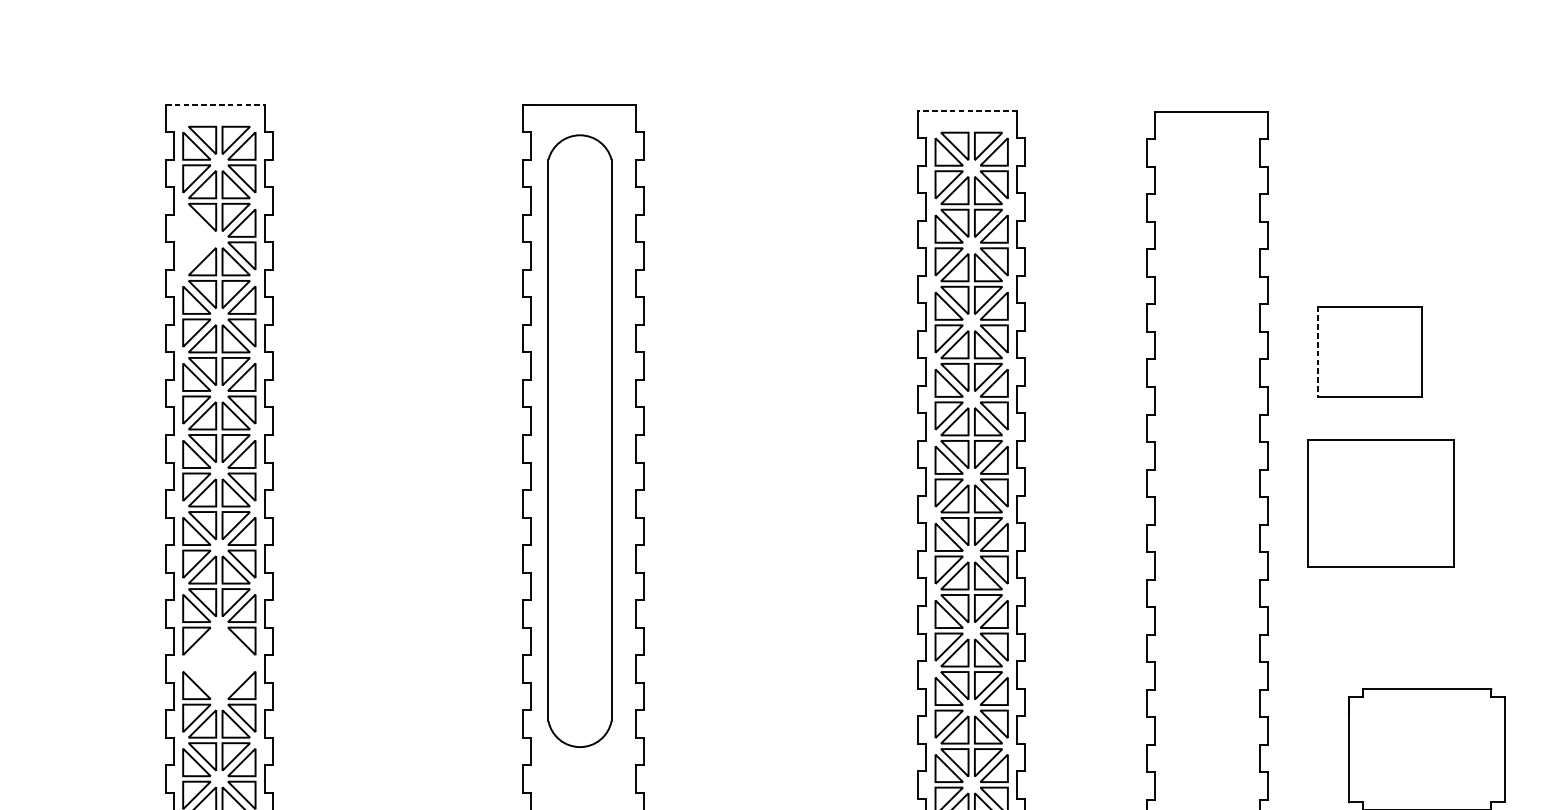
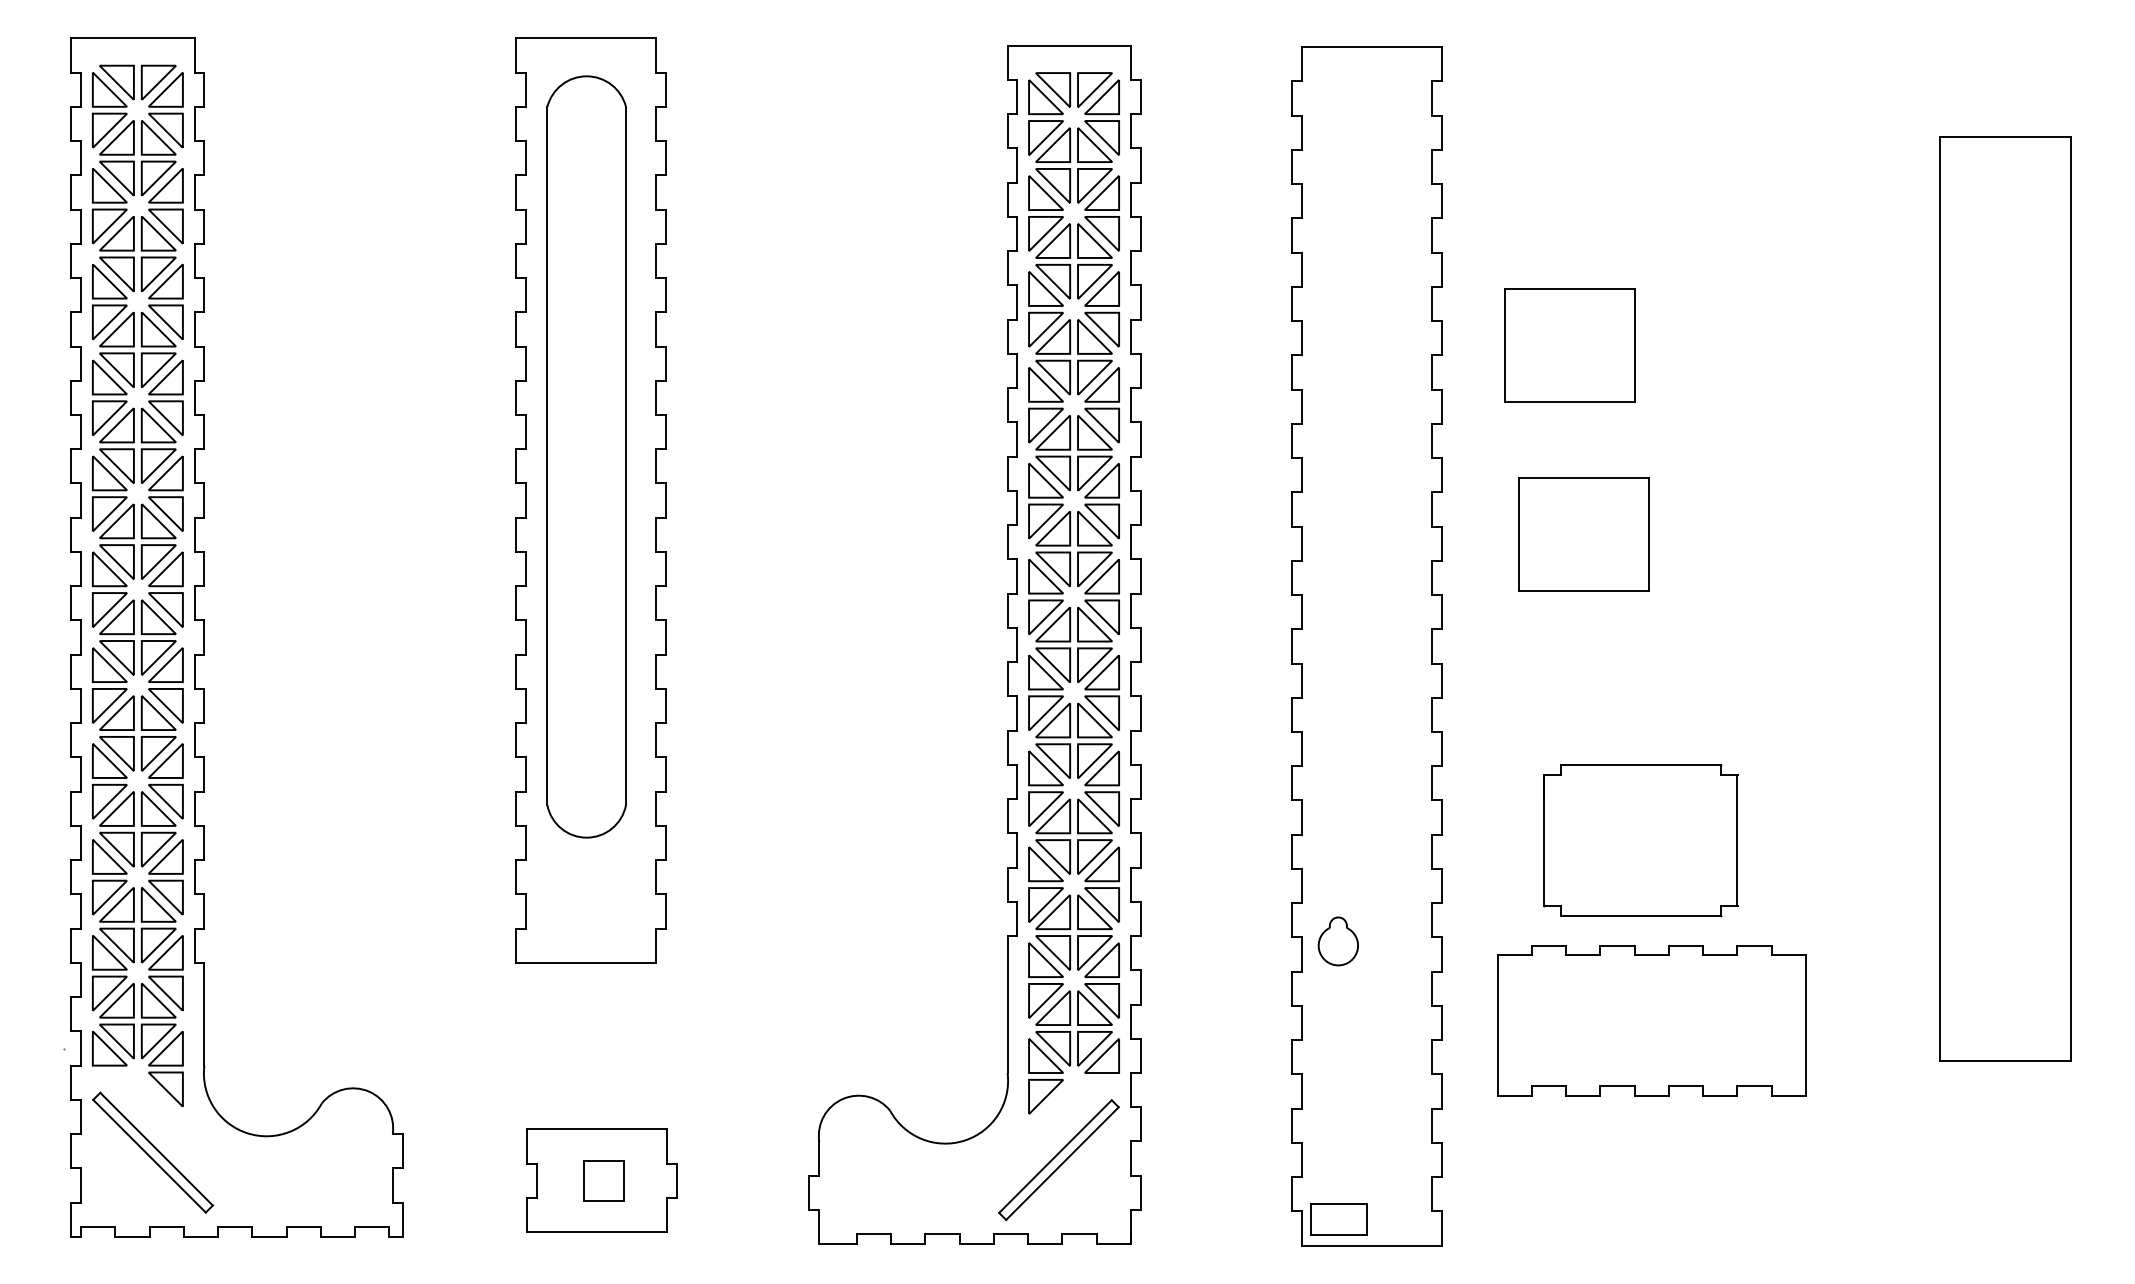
line: (215, 104) -> (133, 38), dashed -> solid
line: (968, 110) -> (1069, 45), dashed -> solid
part: (196, 239) -> (109, 206), added
line: (1317, 351) -> (1504, 345), dashed -> solid
part: (1381, 503) -> (1583, 534), size x0.71
part: (219, 663) -> (137, 733), added

